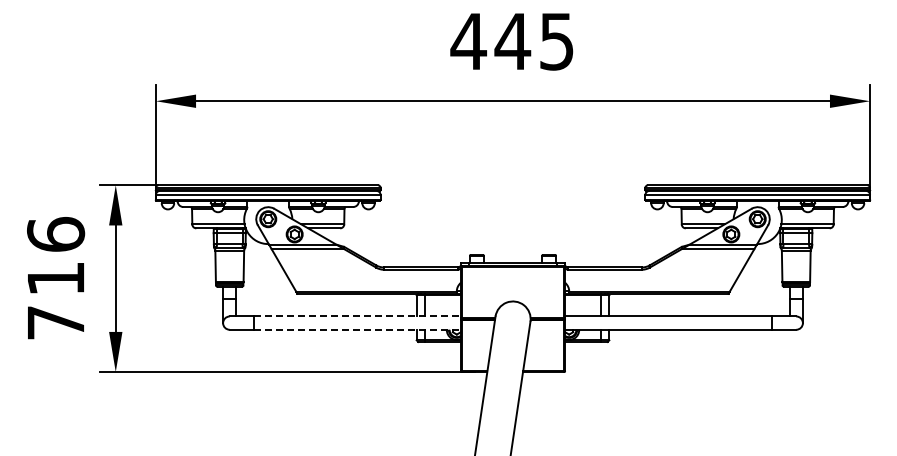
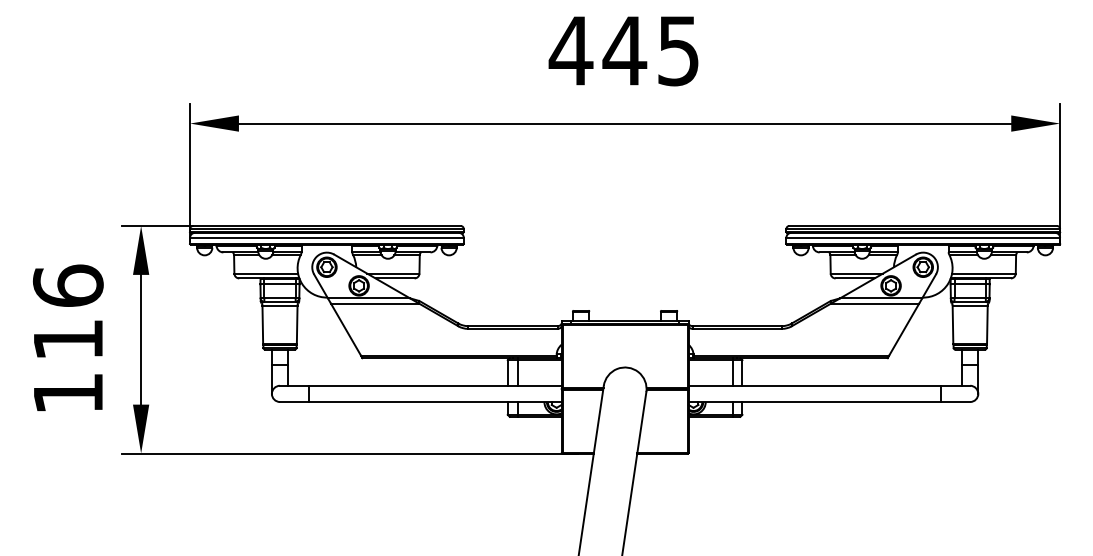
line: (357, 316) -> (435, 385), dashed -> solid
text: (55, 322) -> (67, 393), 716 -> 116
line: (357, 329) -> (435, 401), dashed -> solid

